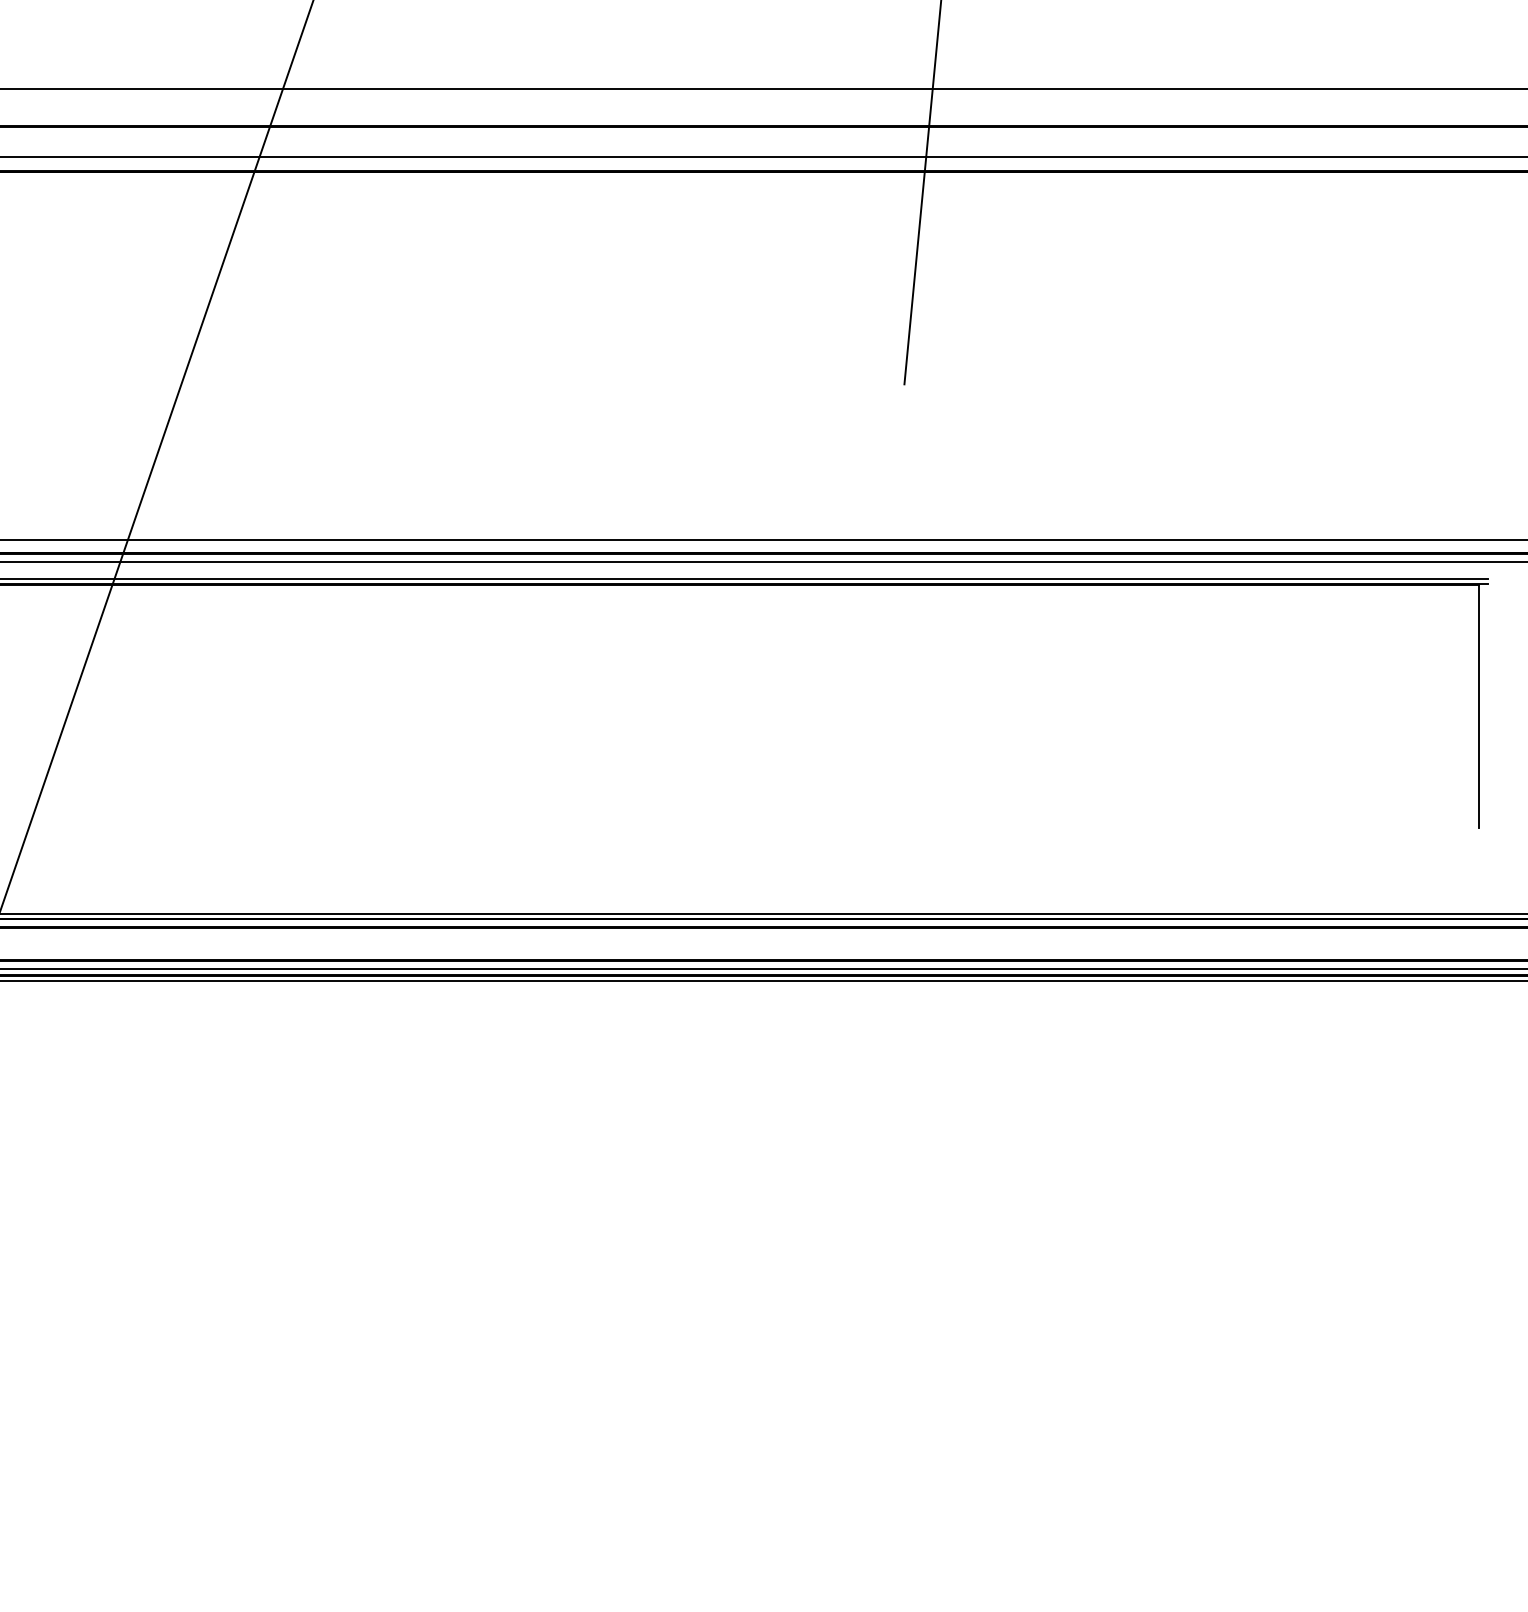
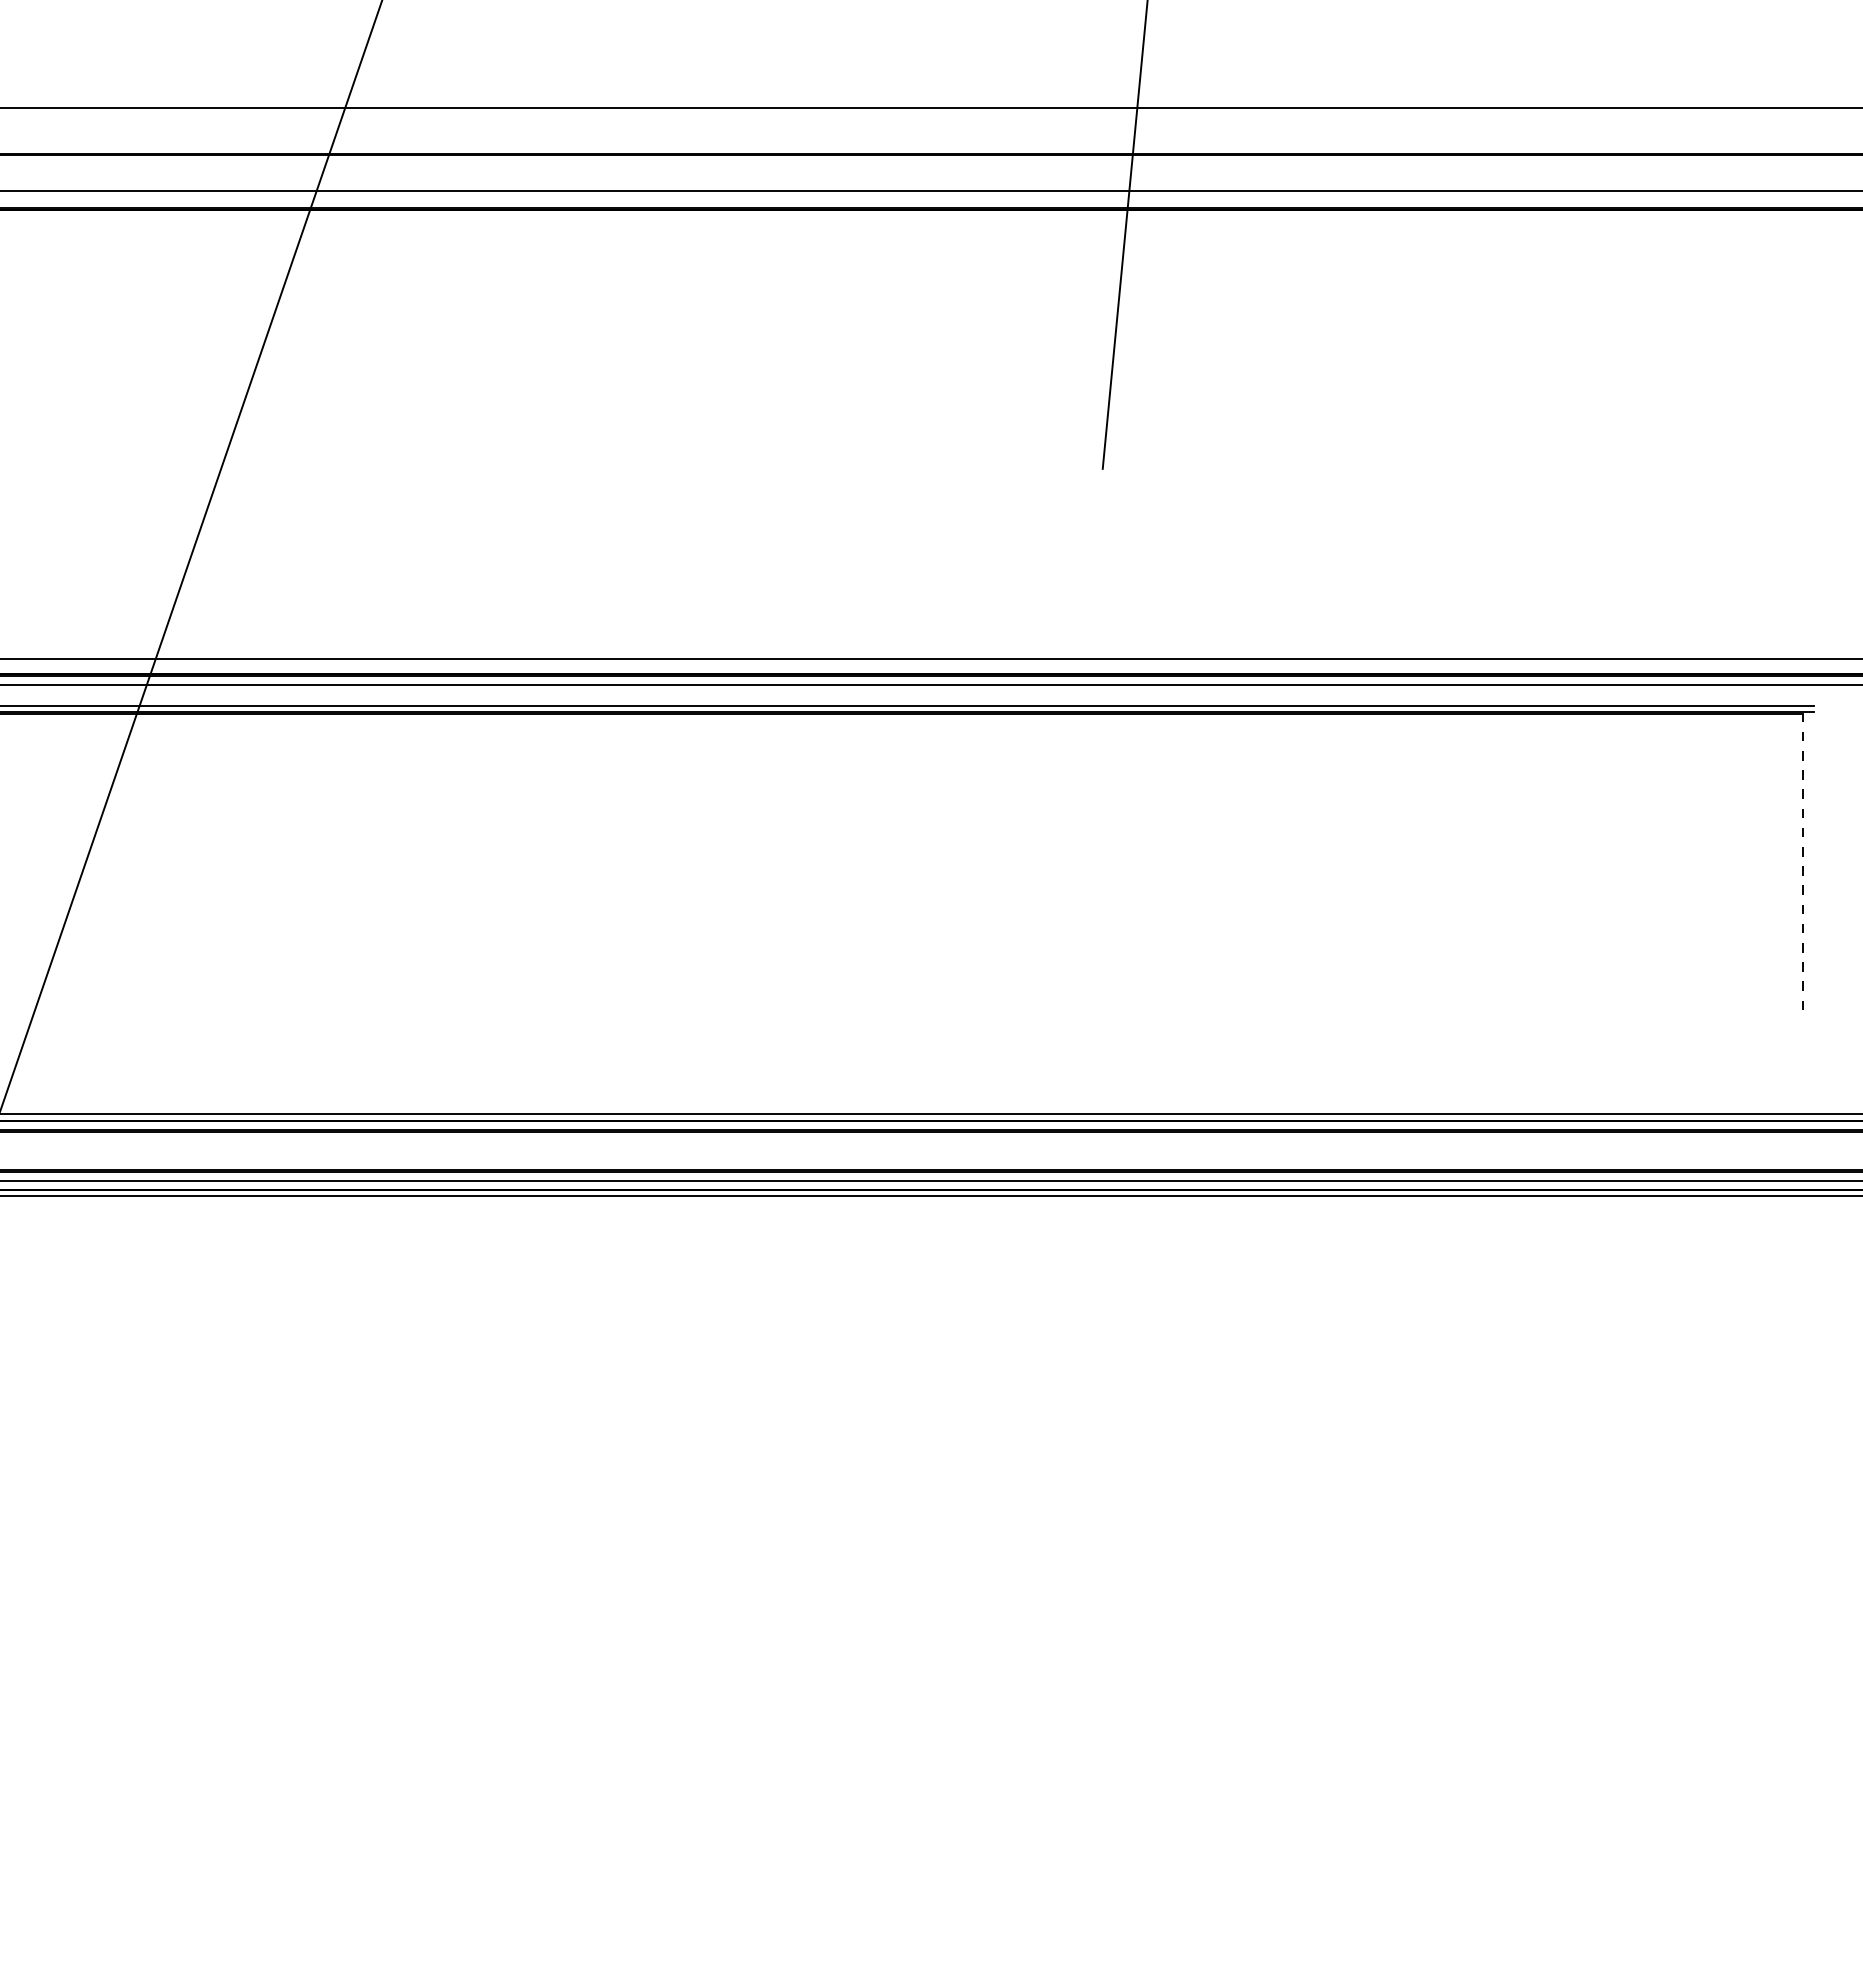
line: (1479, 706) -> (1803, 861), solid -> dashed

